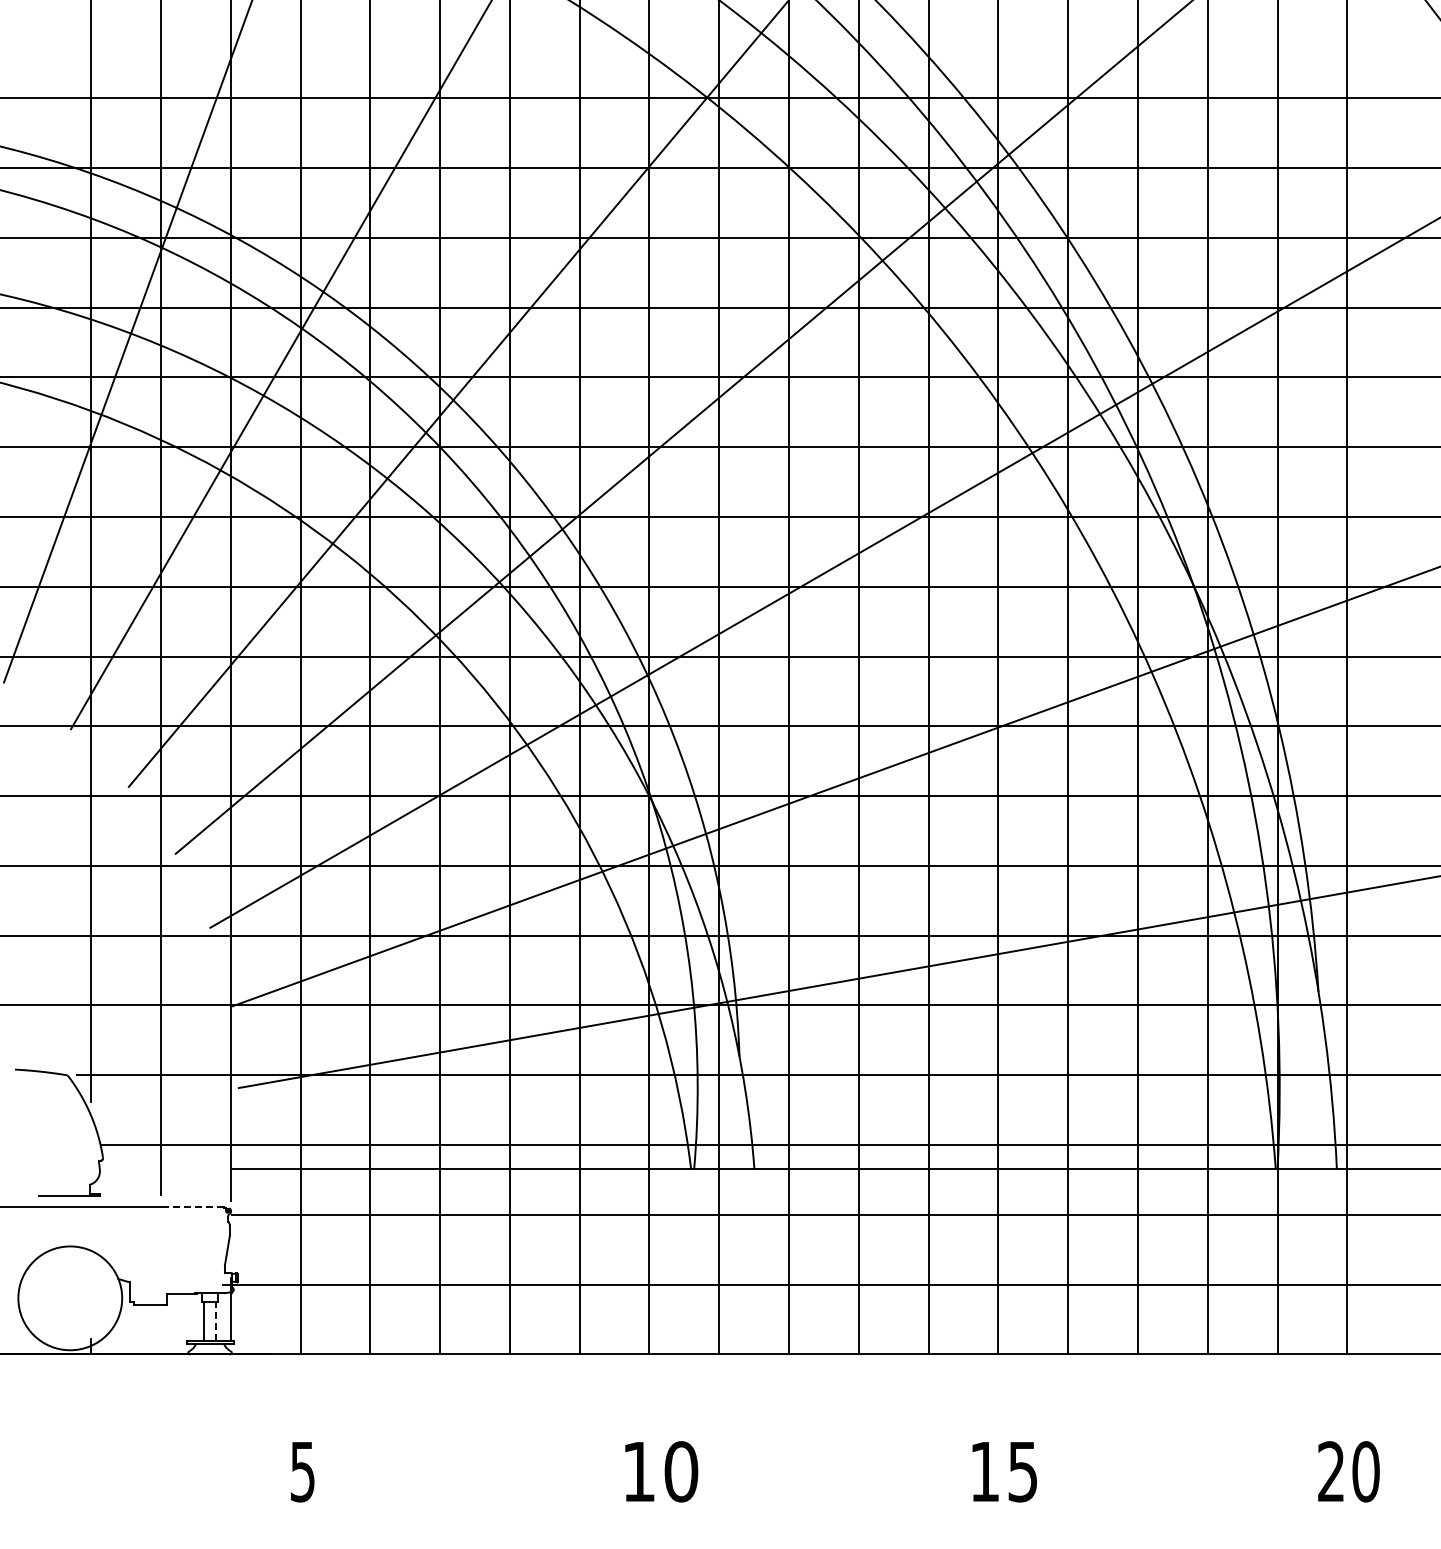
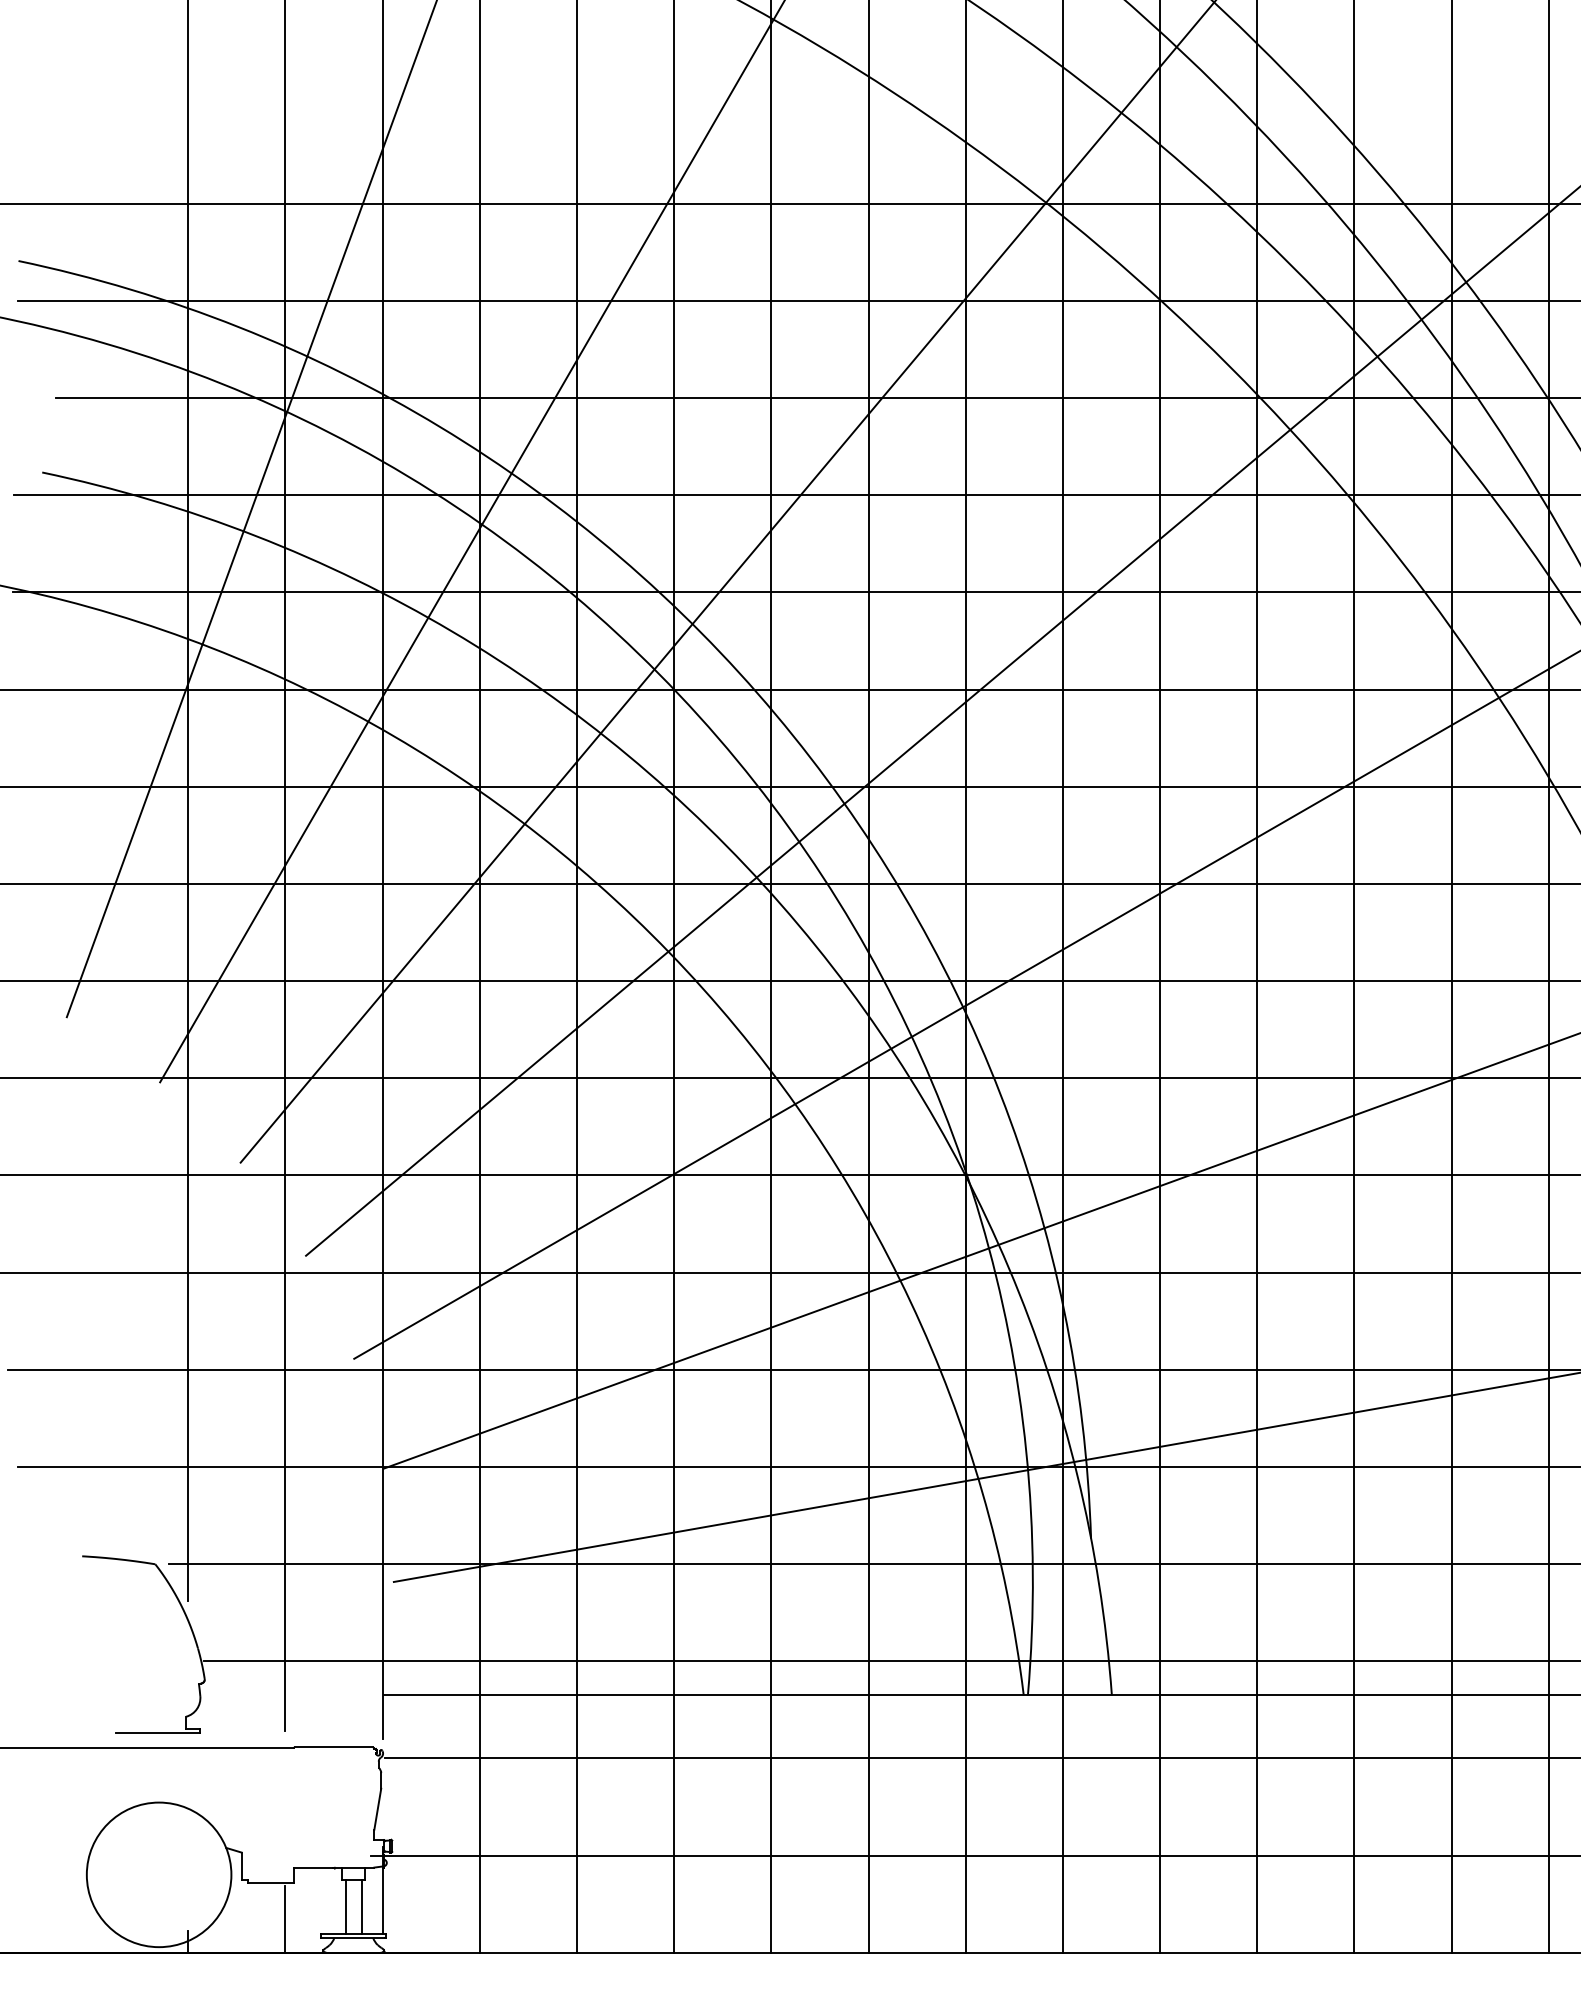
line: (195, 1206) -> (333, 1746), dashed -> solid
line: (215, 1321) -> (361, 1907), dashed -> solid
line: (161, 1330) -> (286, 1919), added

